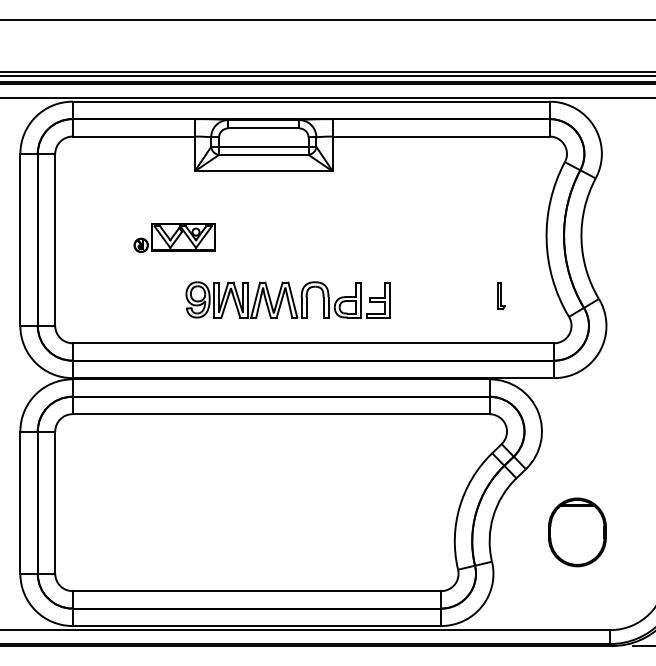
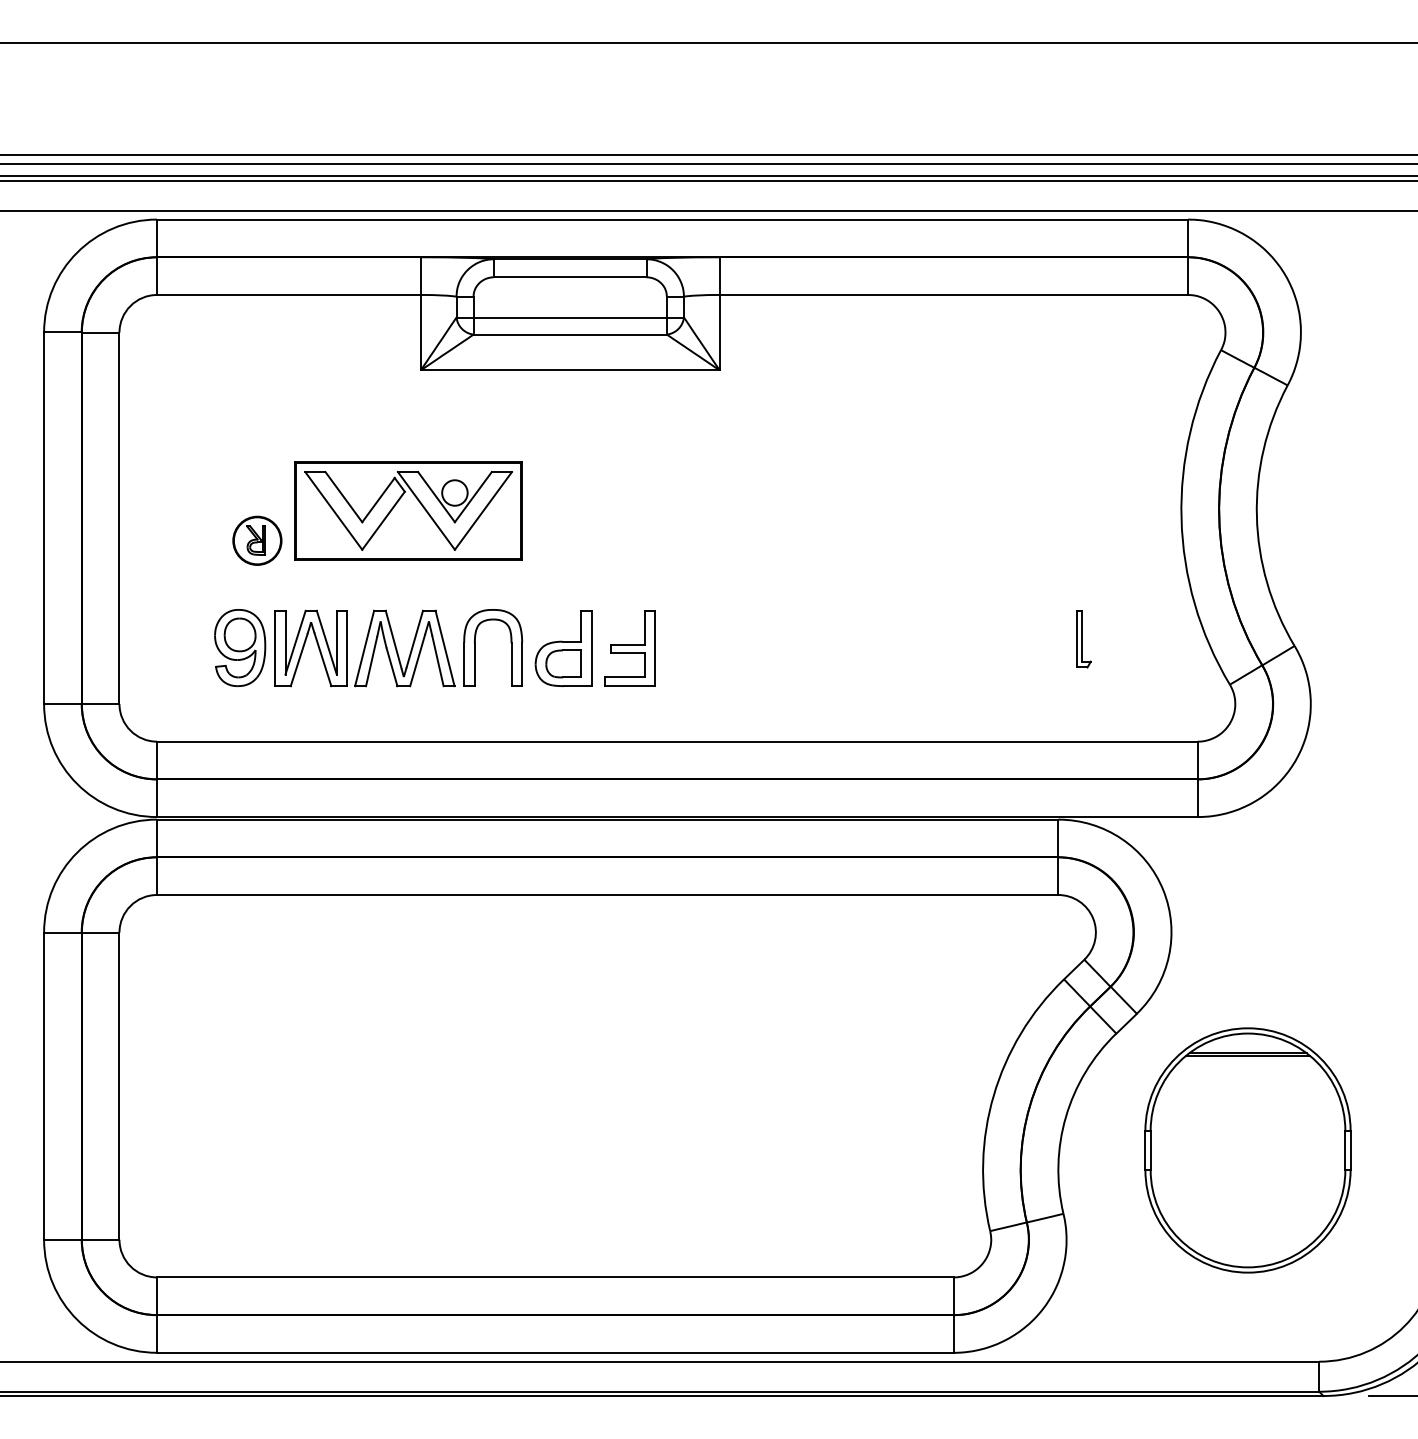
part: (174, 237) -> (377, 513), size x1.67
part: (287, 299) -> (433, 647), moved
part: (577, 532) -> (1248, 1150), size x1.67

